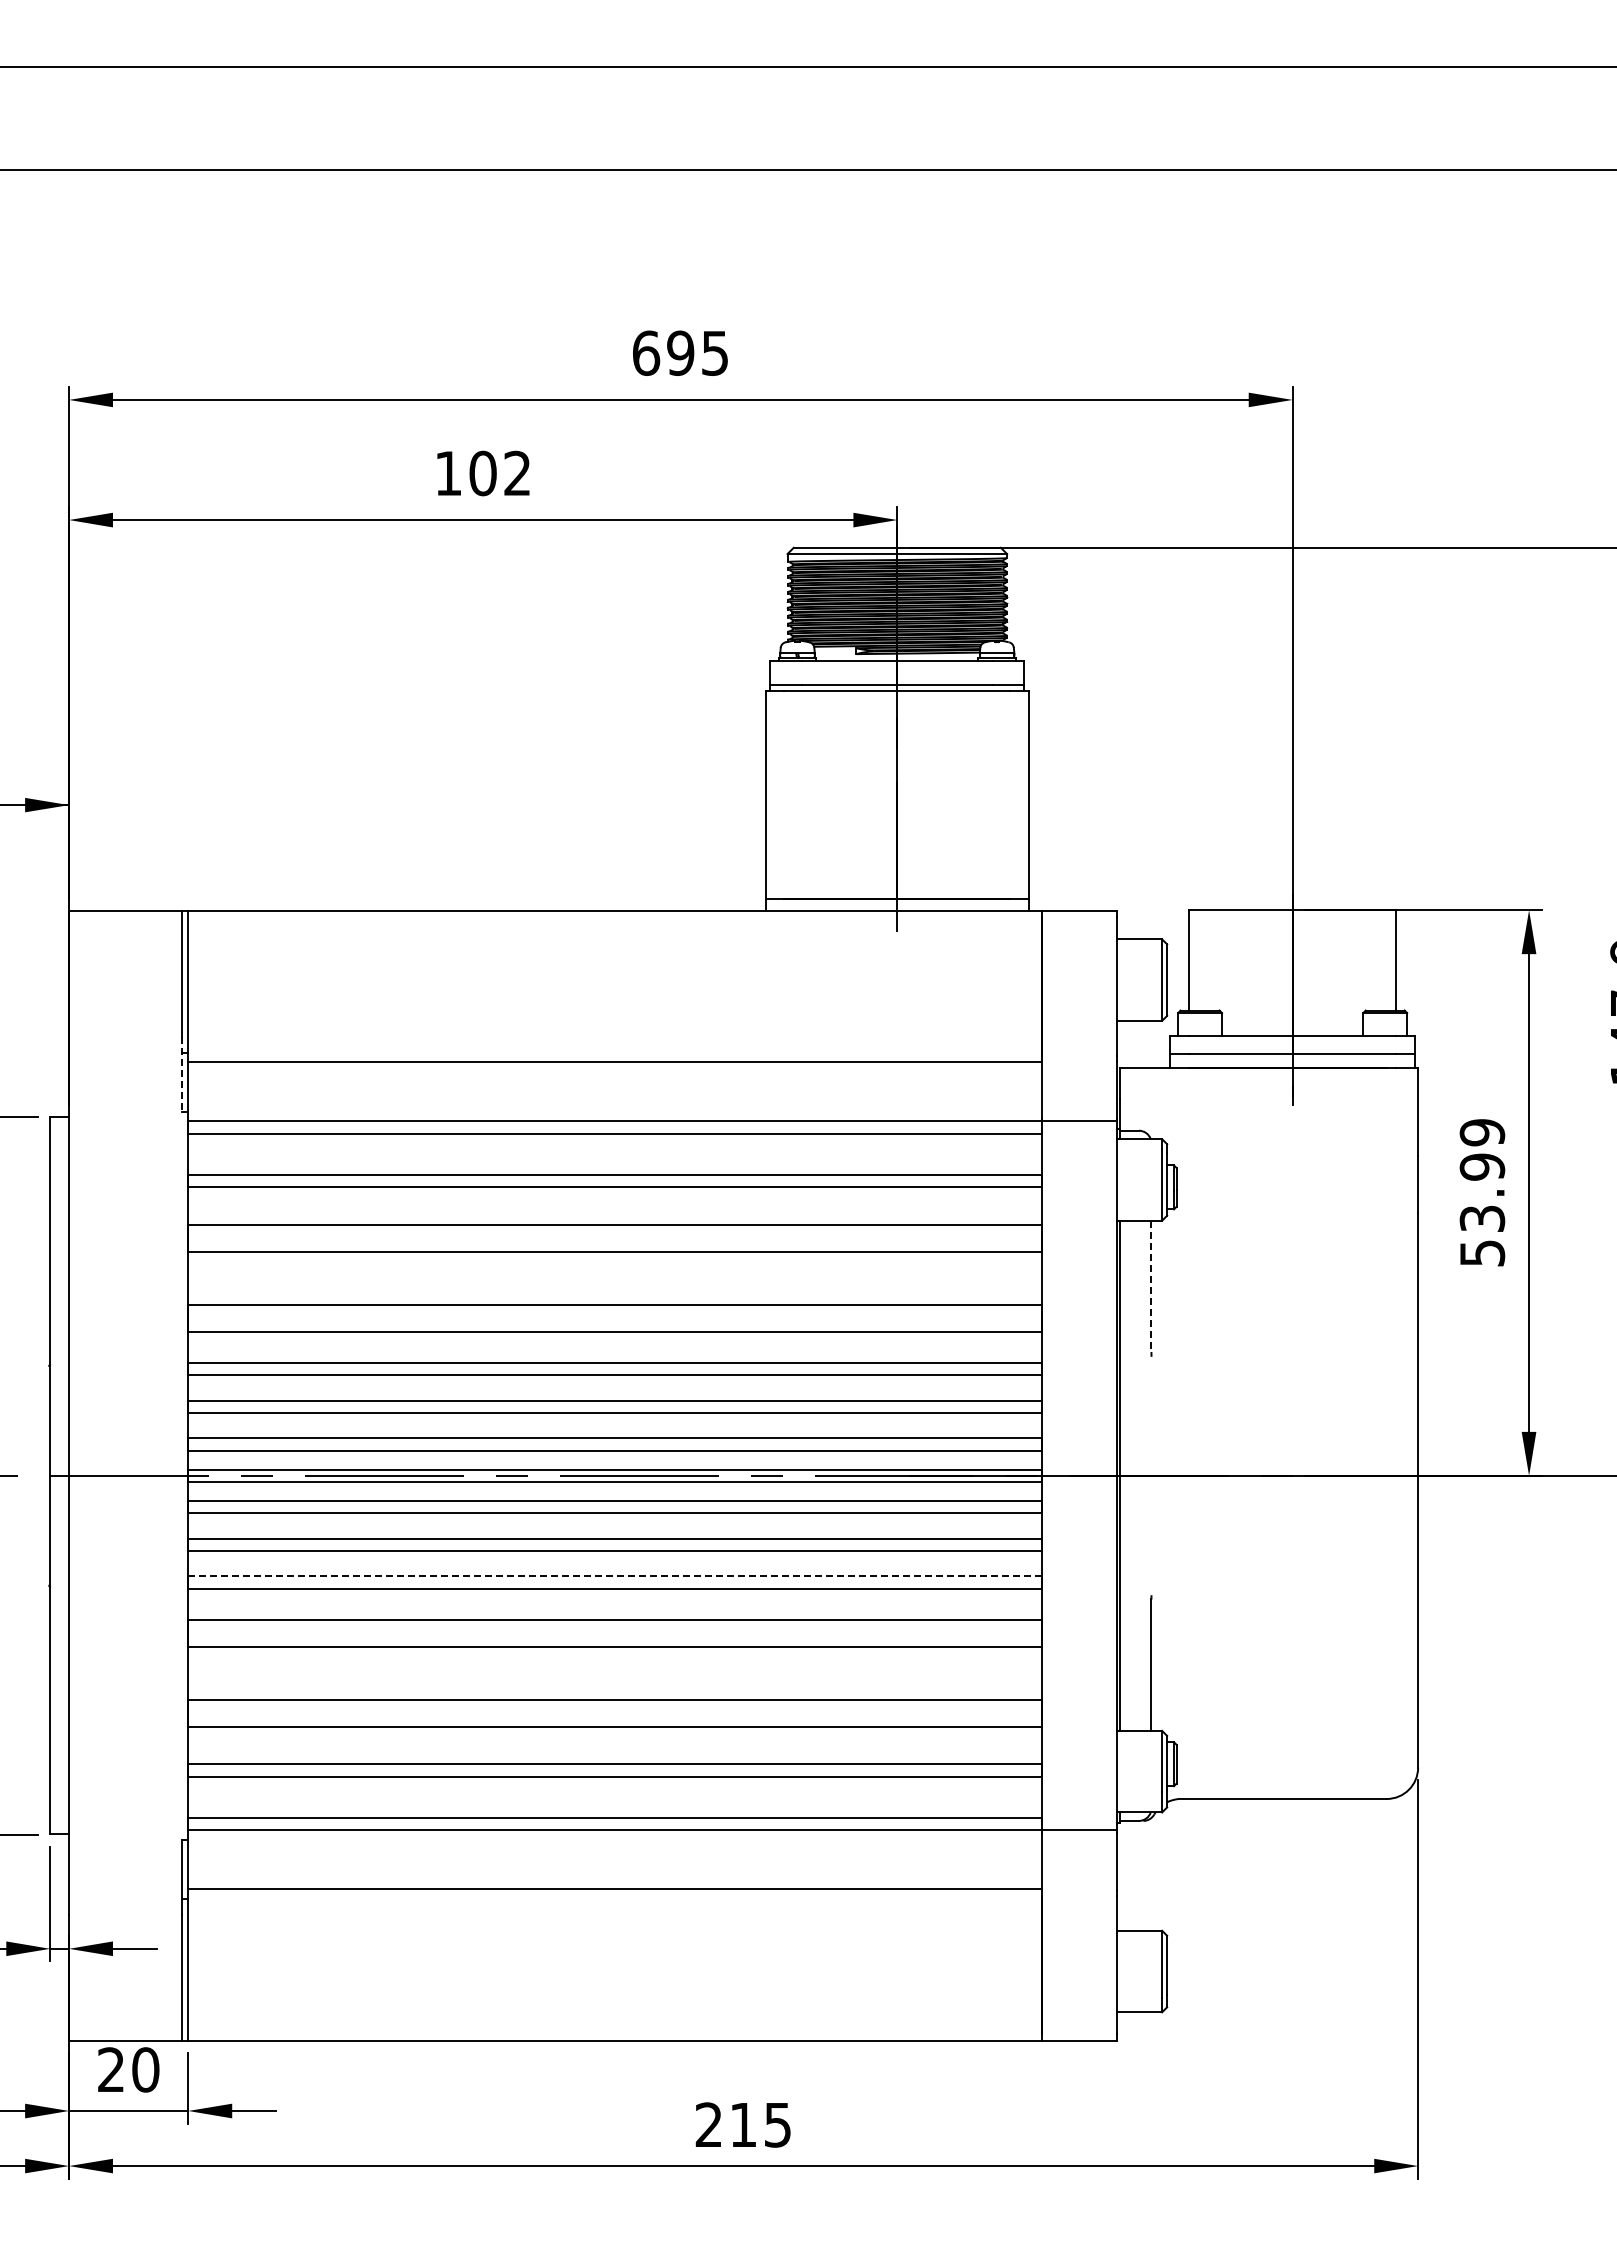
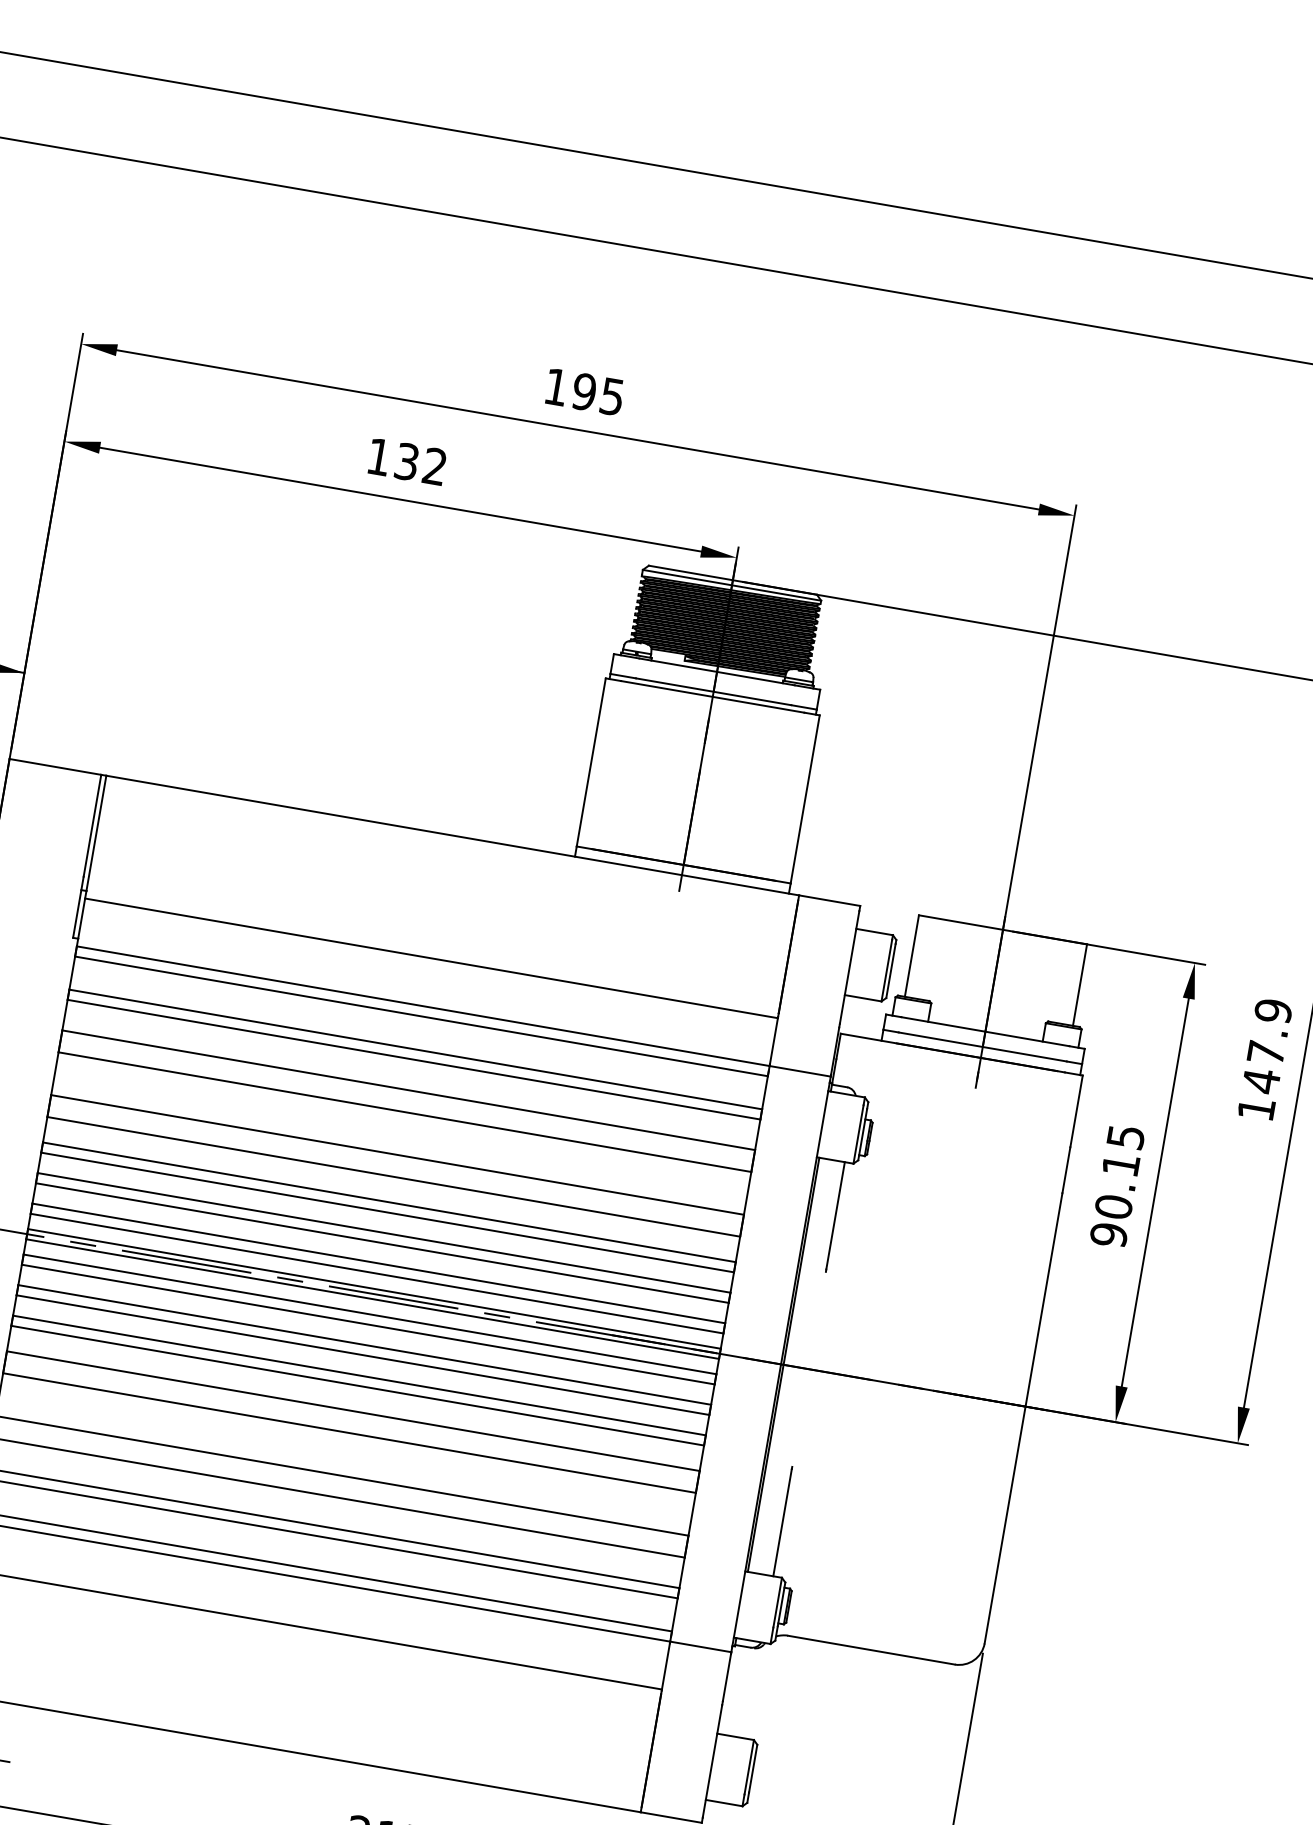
text: (646, 352) -> (556, 386), 695 -> 195
text: (482, 473) -> (406, 461), 102 -> 132
line: (181, 1074) -> (77, 907), dashed -> solid
text: (1482, 1192) -> (1117, 1185), 53.99 -> 90.15
line: (1151, 1287) -> (835, 1216), dashed -> solid
line: (614, 1576) -> (359, 1375), dashed -> solid

